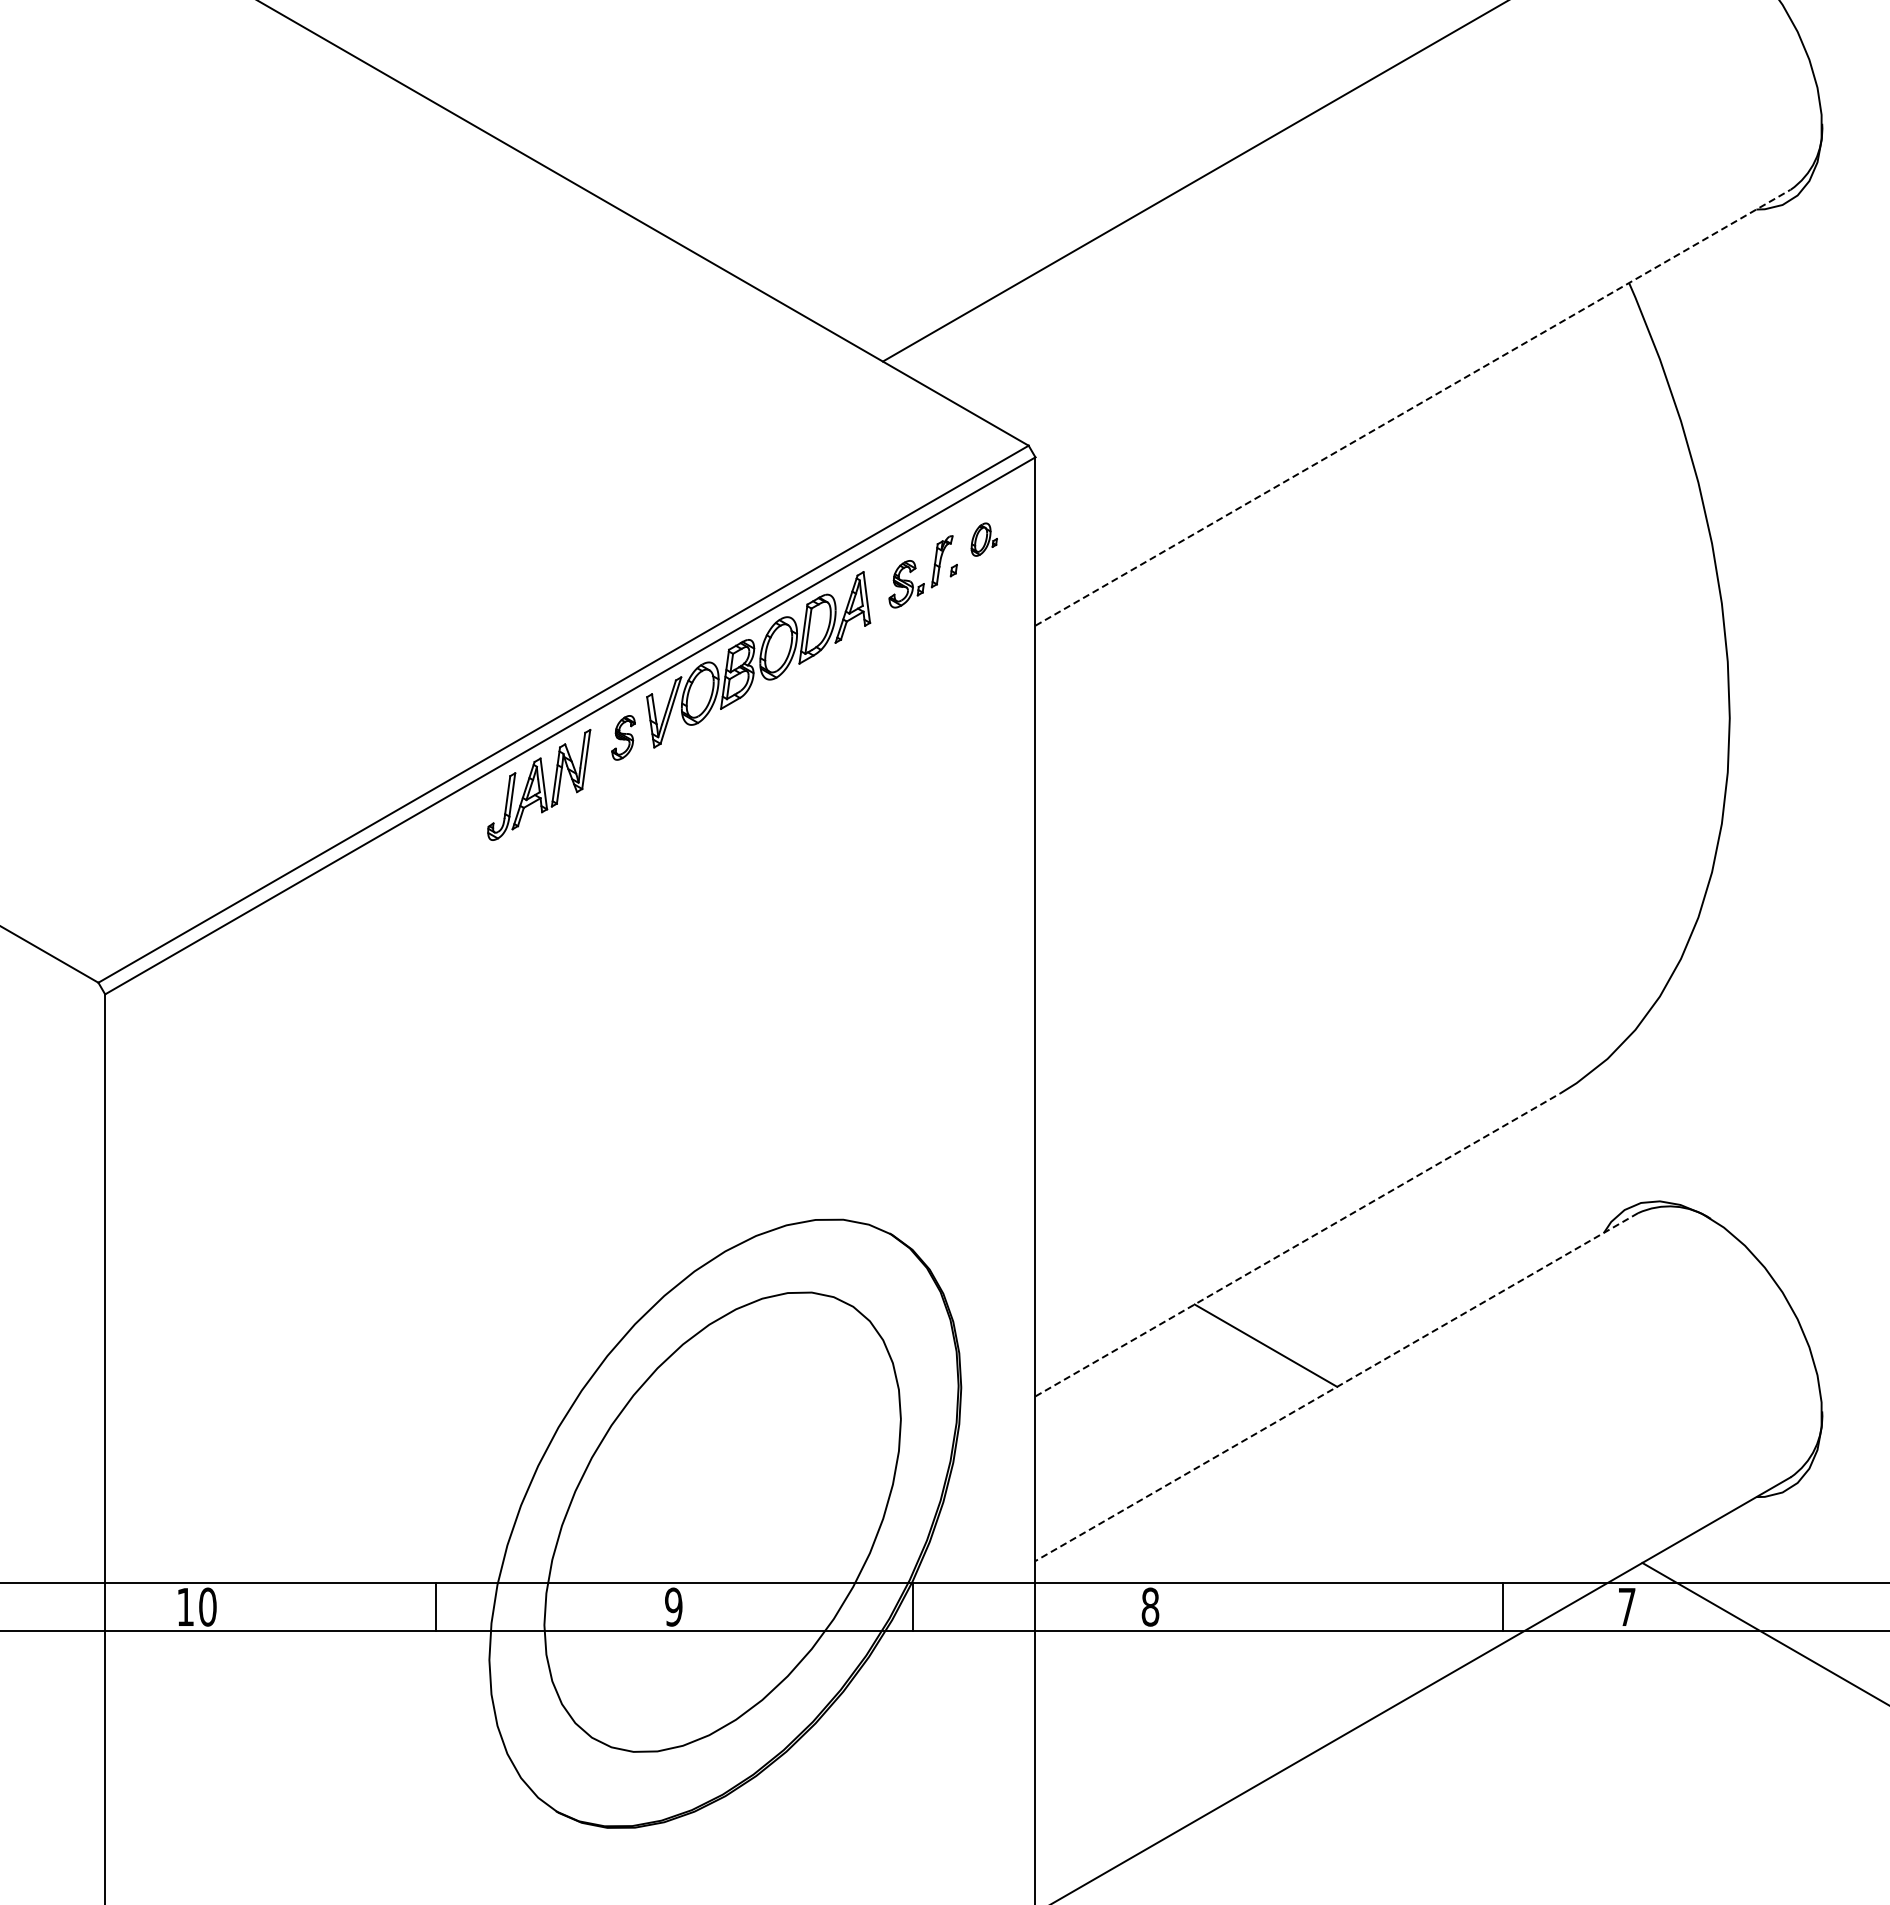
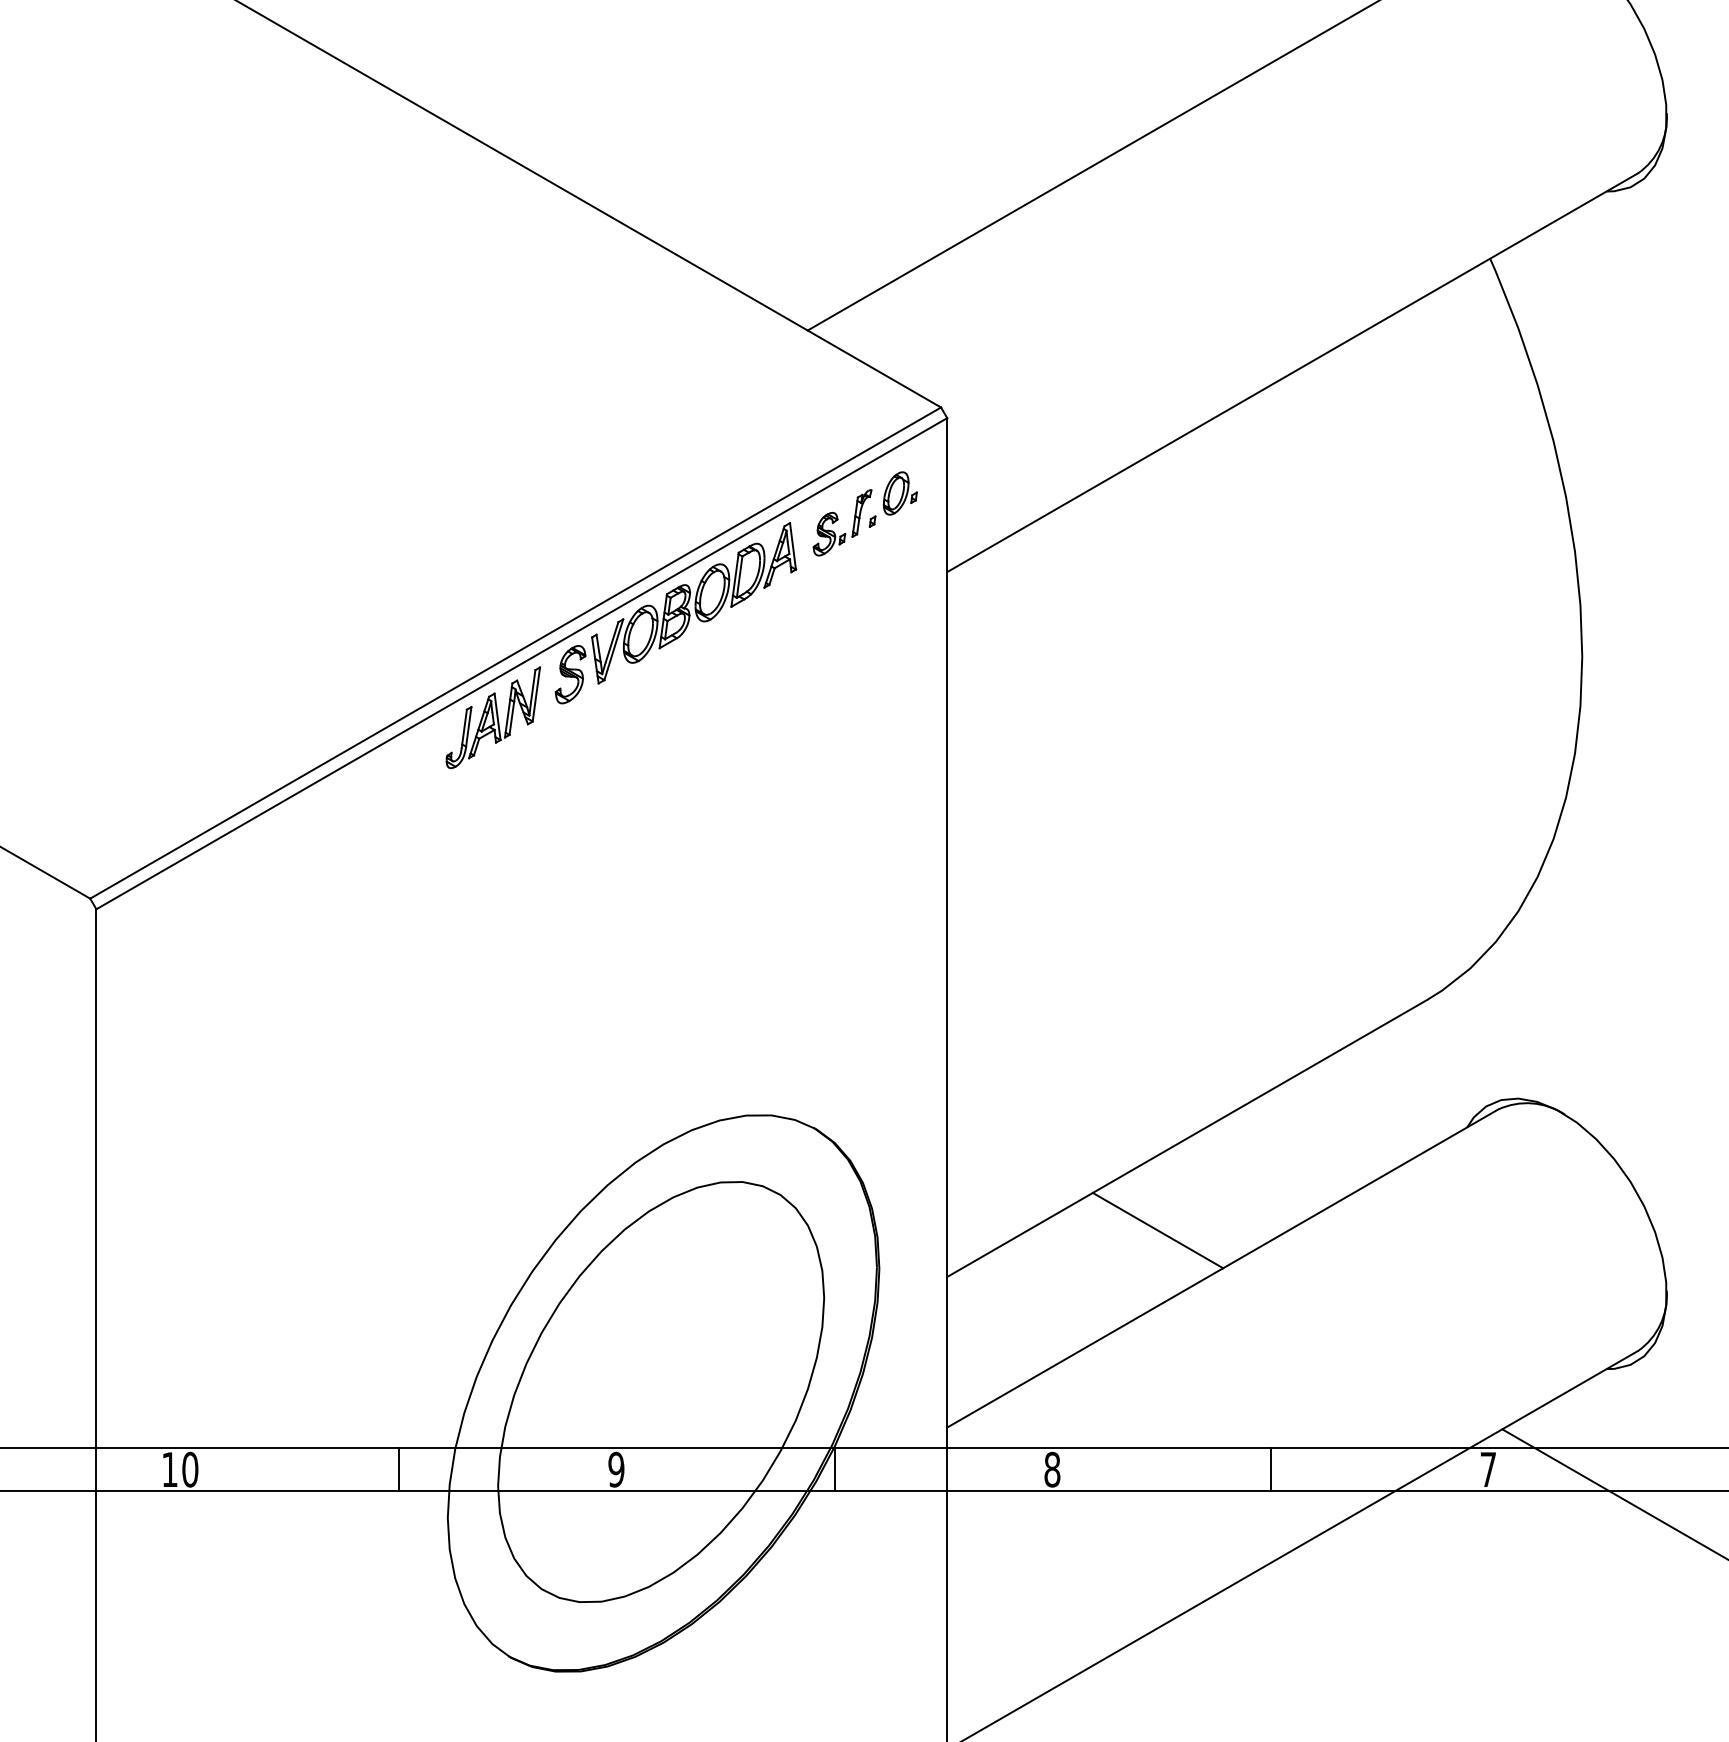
line: (1413, 407) -> (1292, 372), dashed -> solid
part: (984, 539) -> (900, 493), size x1.43
part: (623, 737) -> (570, 674), size x1.43
line: (1297, 1245) -> (1186, 1138), dashed -> solid
line: (1336, 1387) -> (1222, 1268), dashed -> solid
line: (1503, 1606) -> (1271, 1469), moved

